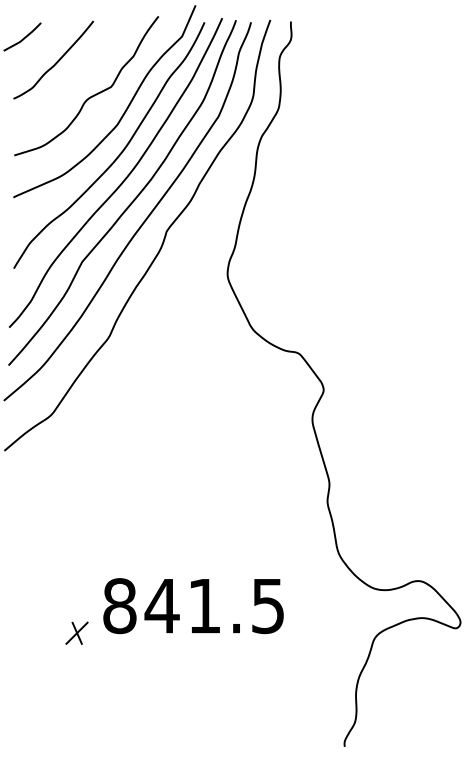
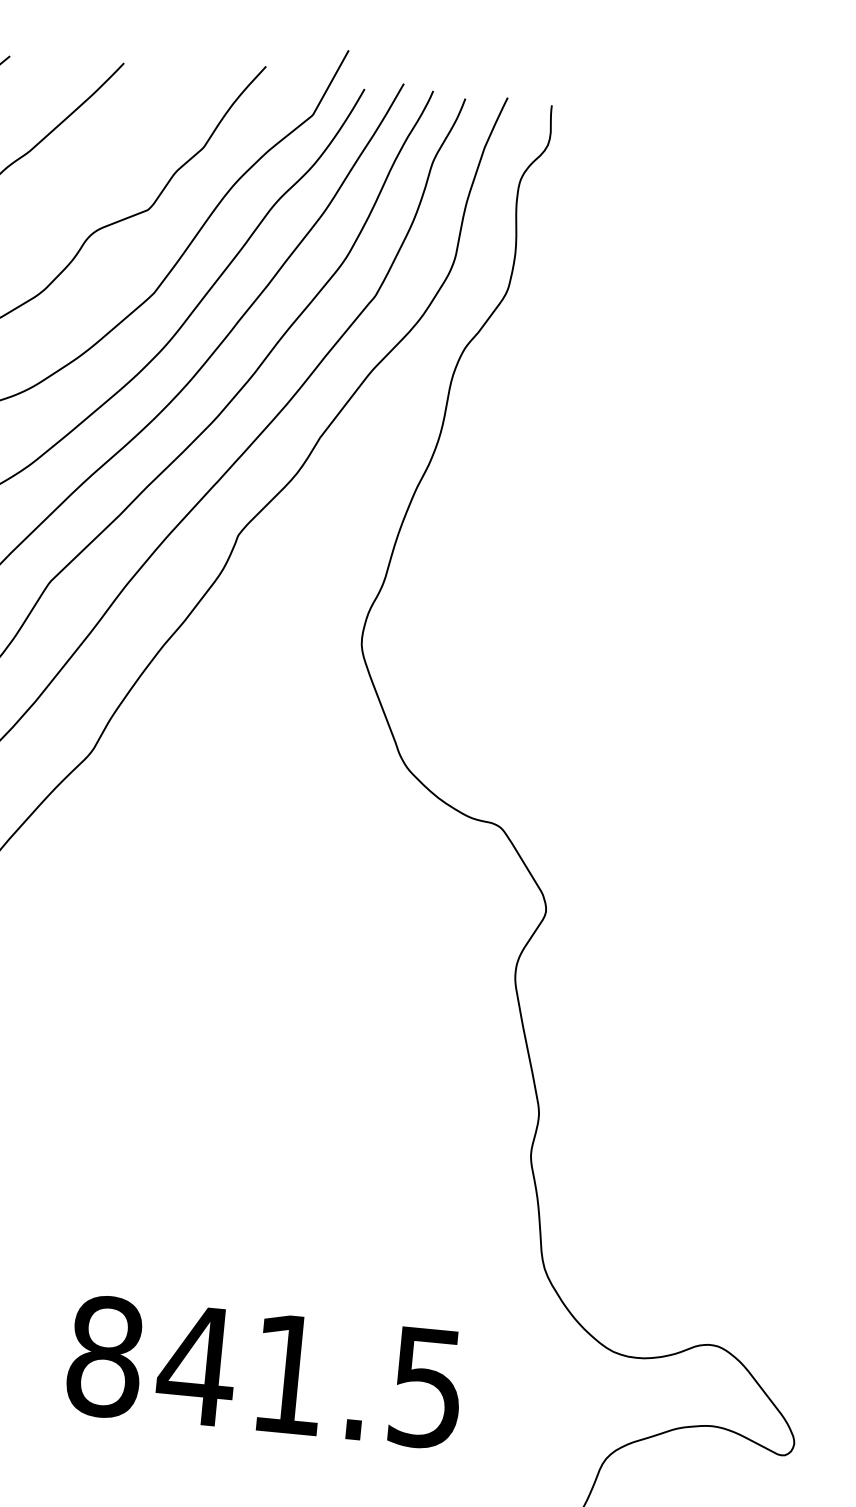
text: (193, 606) -> (264, 1373), moved

